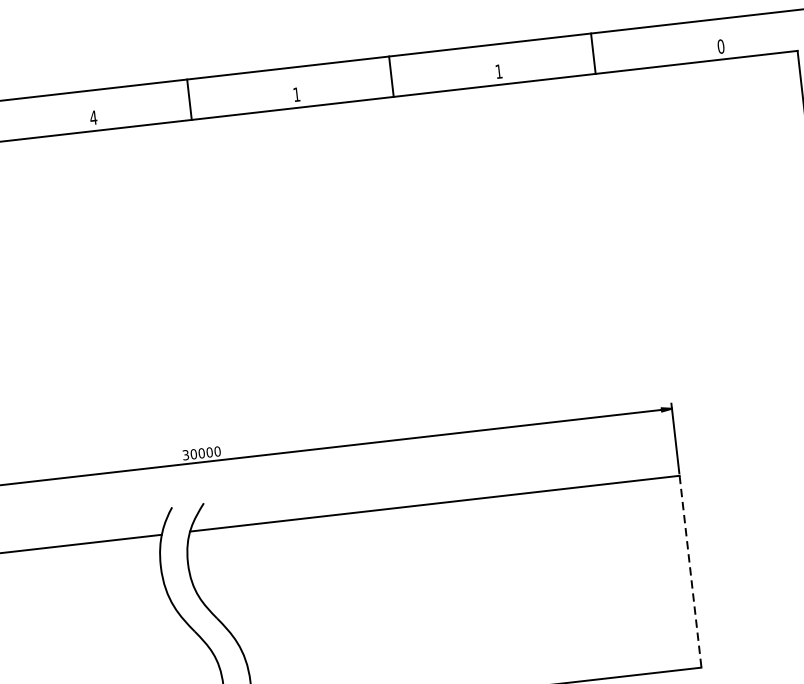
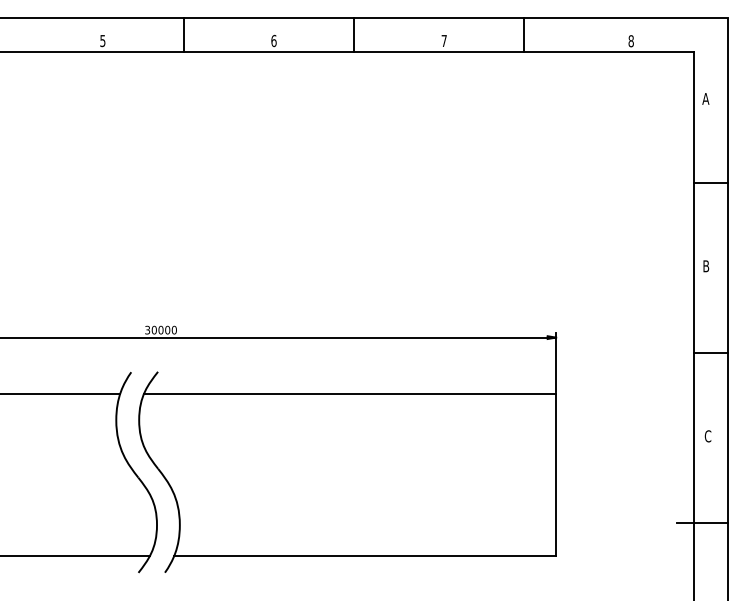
text: (720, 45) -> (630, 40), 0 -> 8
text: (498, 71) -> (443, 40), 1 -> 7
text: (296, 94) -> (273, 40), 1 -> 6
text: (93, 118) -> (102, 41), 4 -> 5
line: (690, 571) -> (556, 474), dashed -> solid

